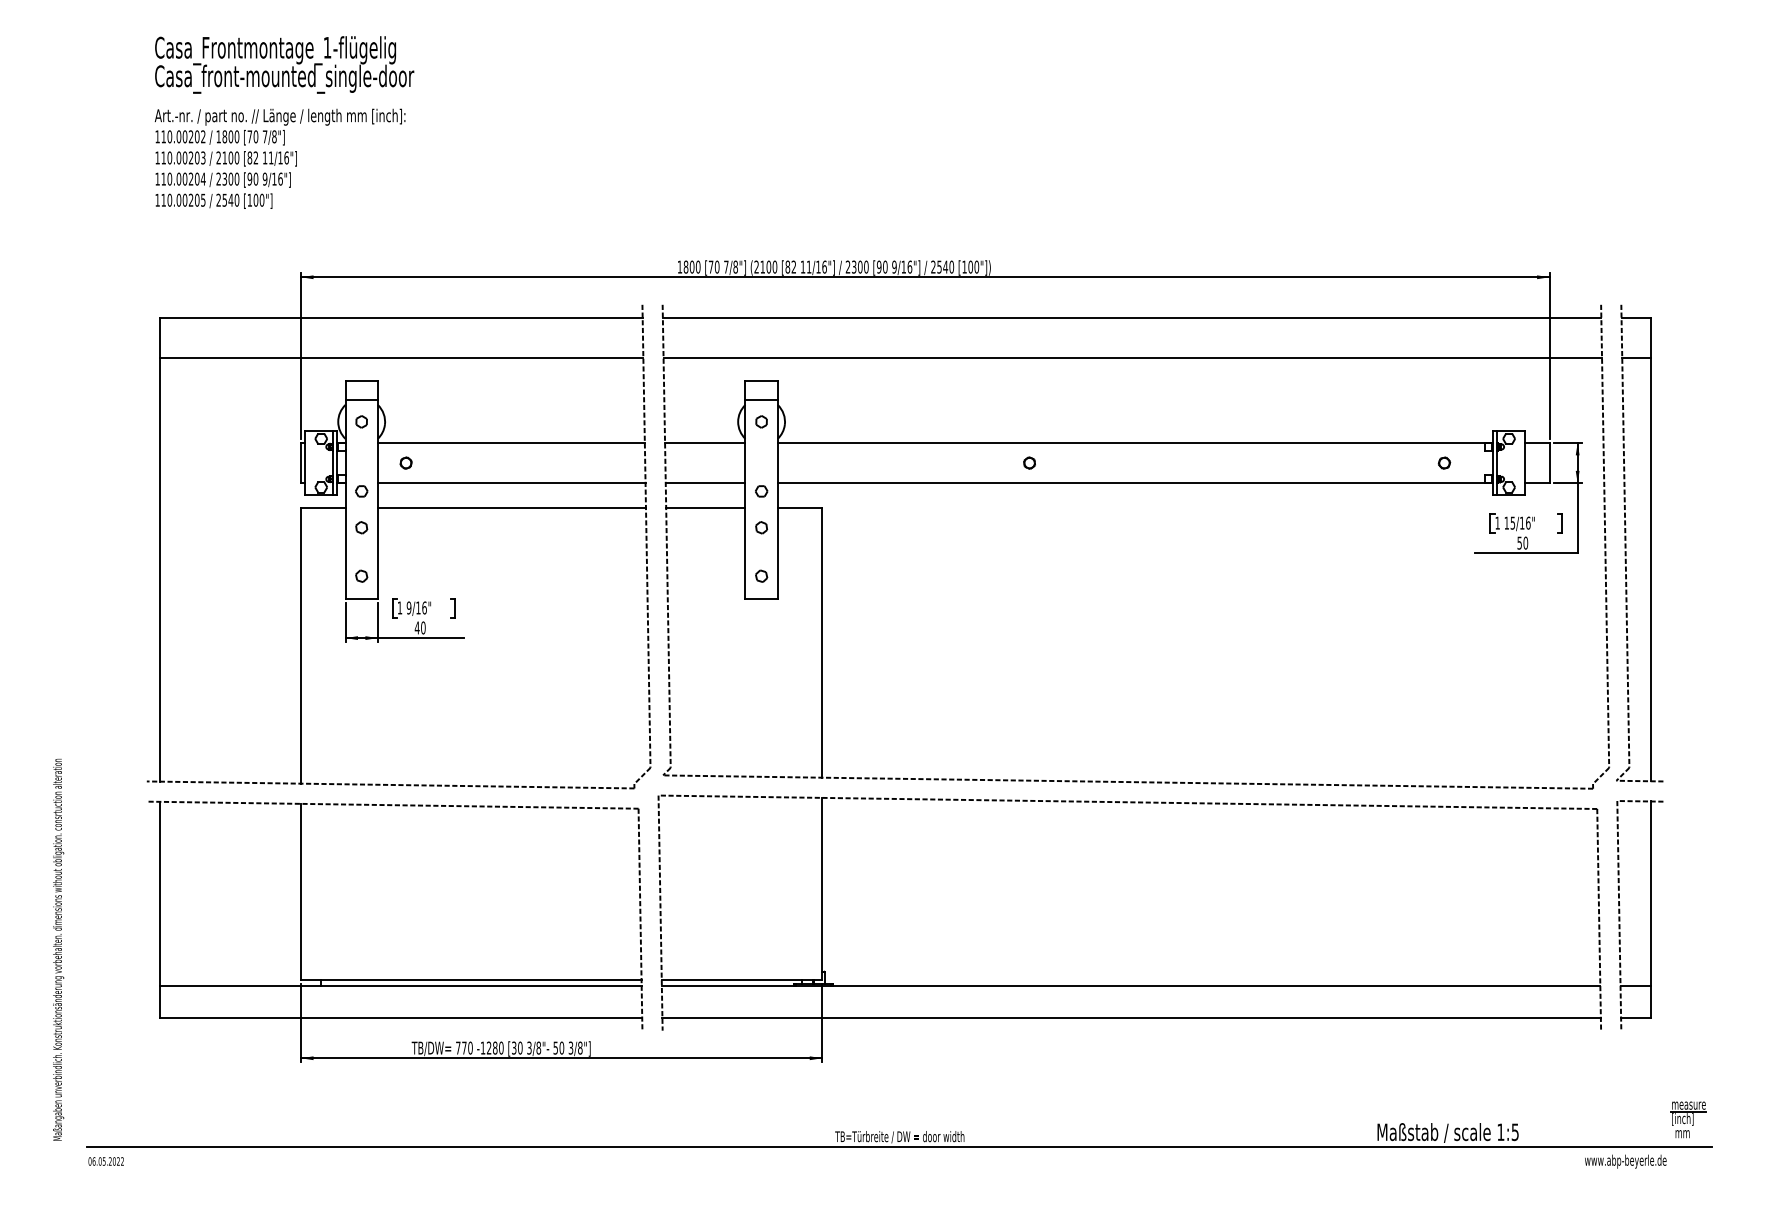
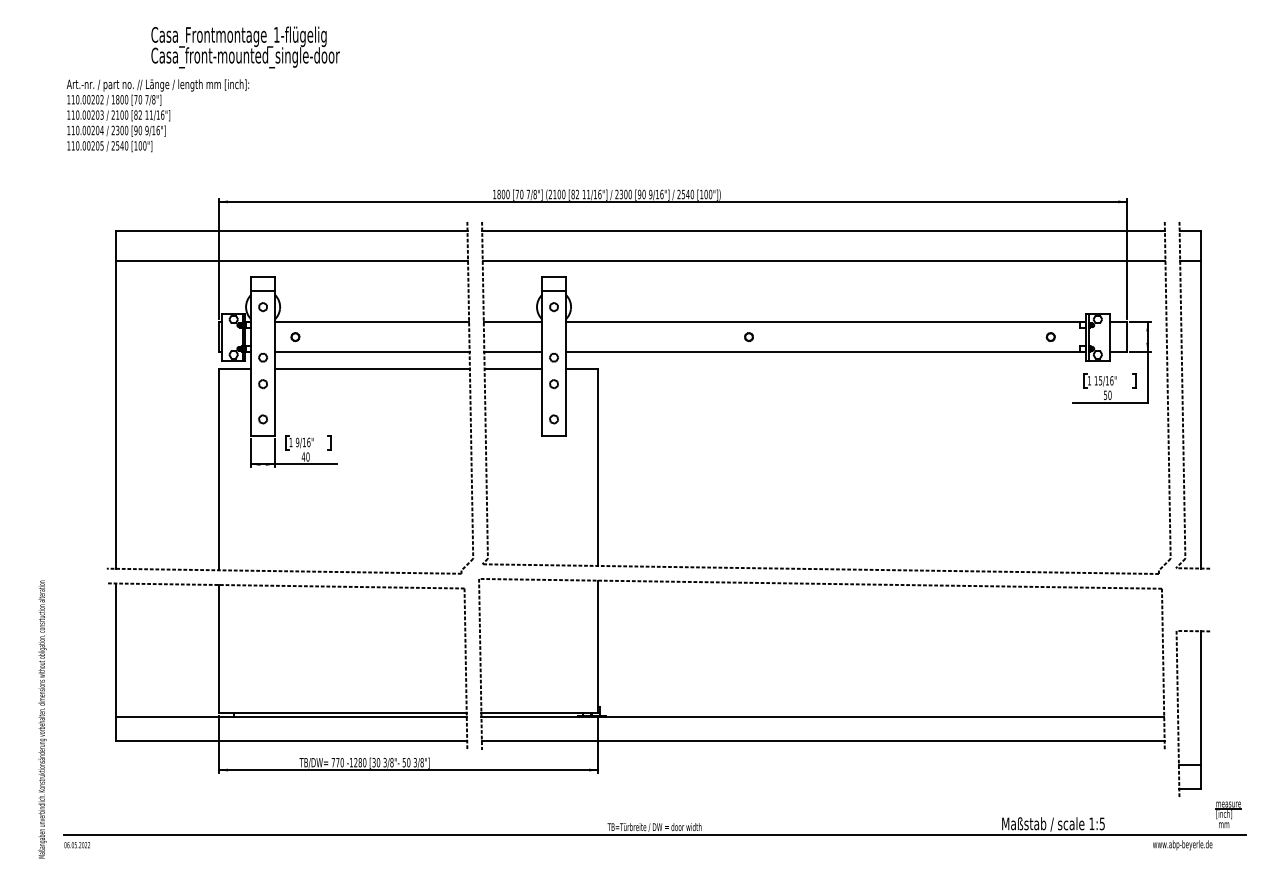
text: (284, 64) -> (245, 47), moved
text: (279, 158) -> (157, 115), moved
part: (1650, 914) -> (1200, 713), moved
text: (58, 949) -> (42, 719), moved

